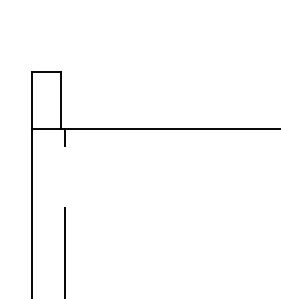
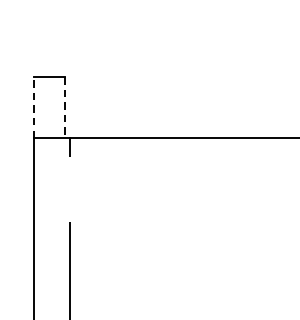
line: (32, 100) -> (34, 107), solid -> dashed
line: (60, 101) -> (64, 108), solid -> dashed

